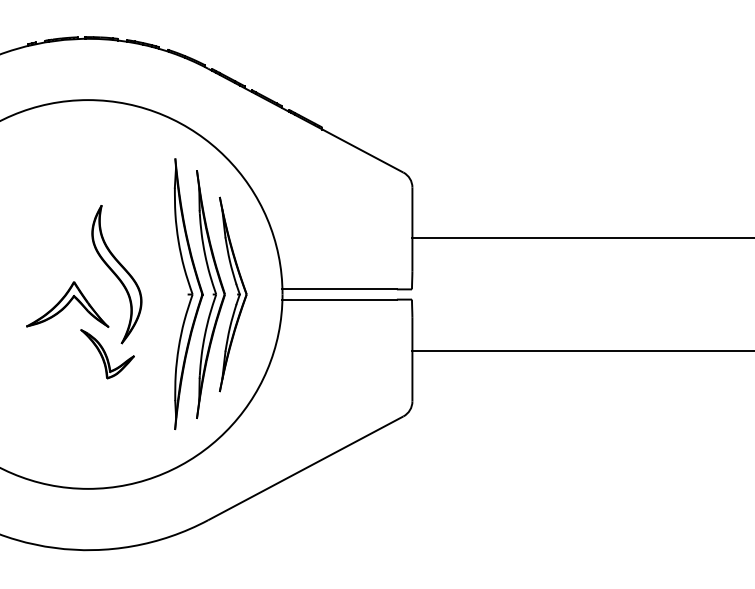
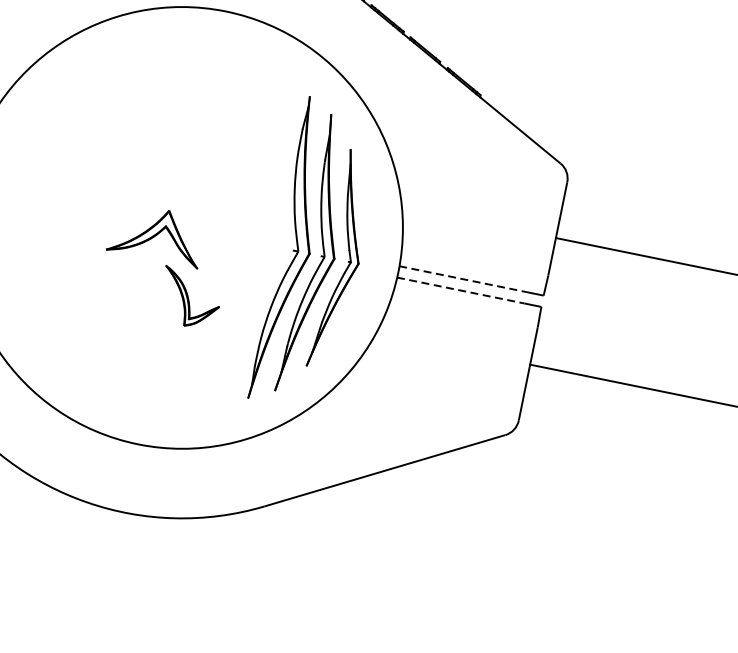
part: (116, 274) -> (218, 212), removed
line: (340, 289) -> (464, 279), solid -> dashed
line: (340, 299) -> (461, 290), solid -> dashed

